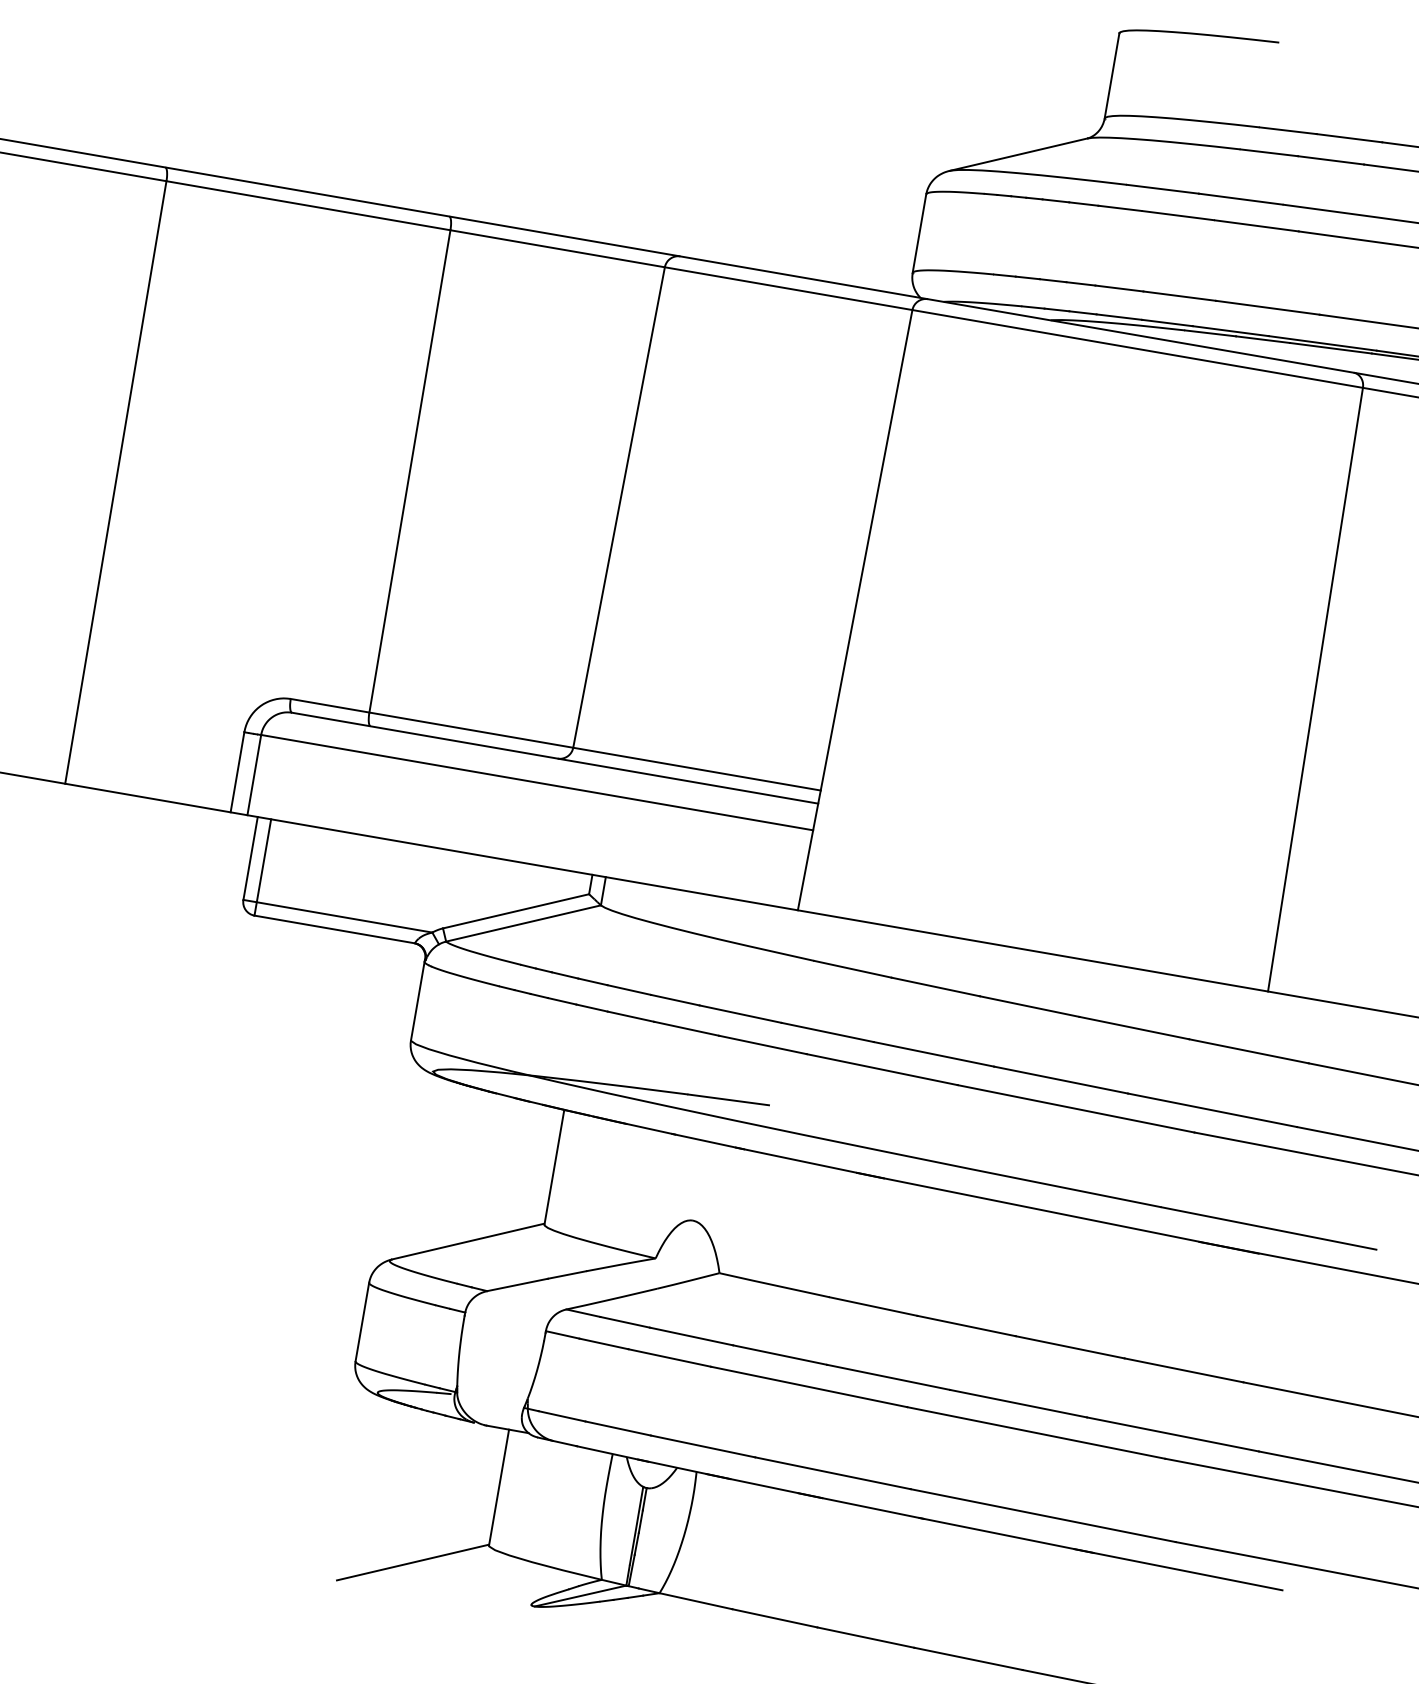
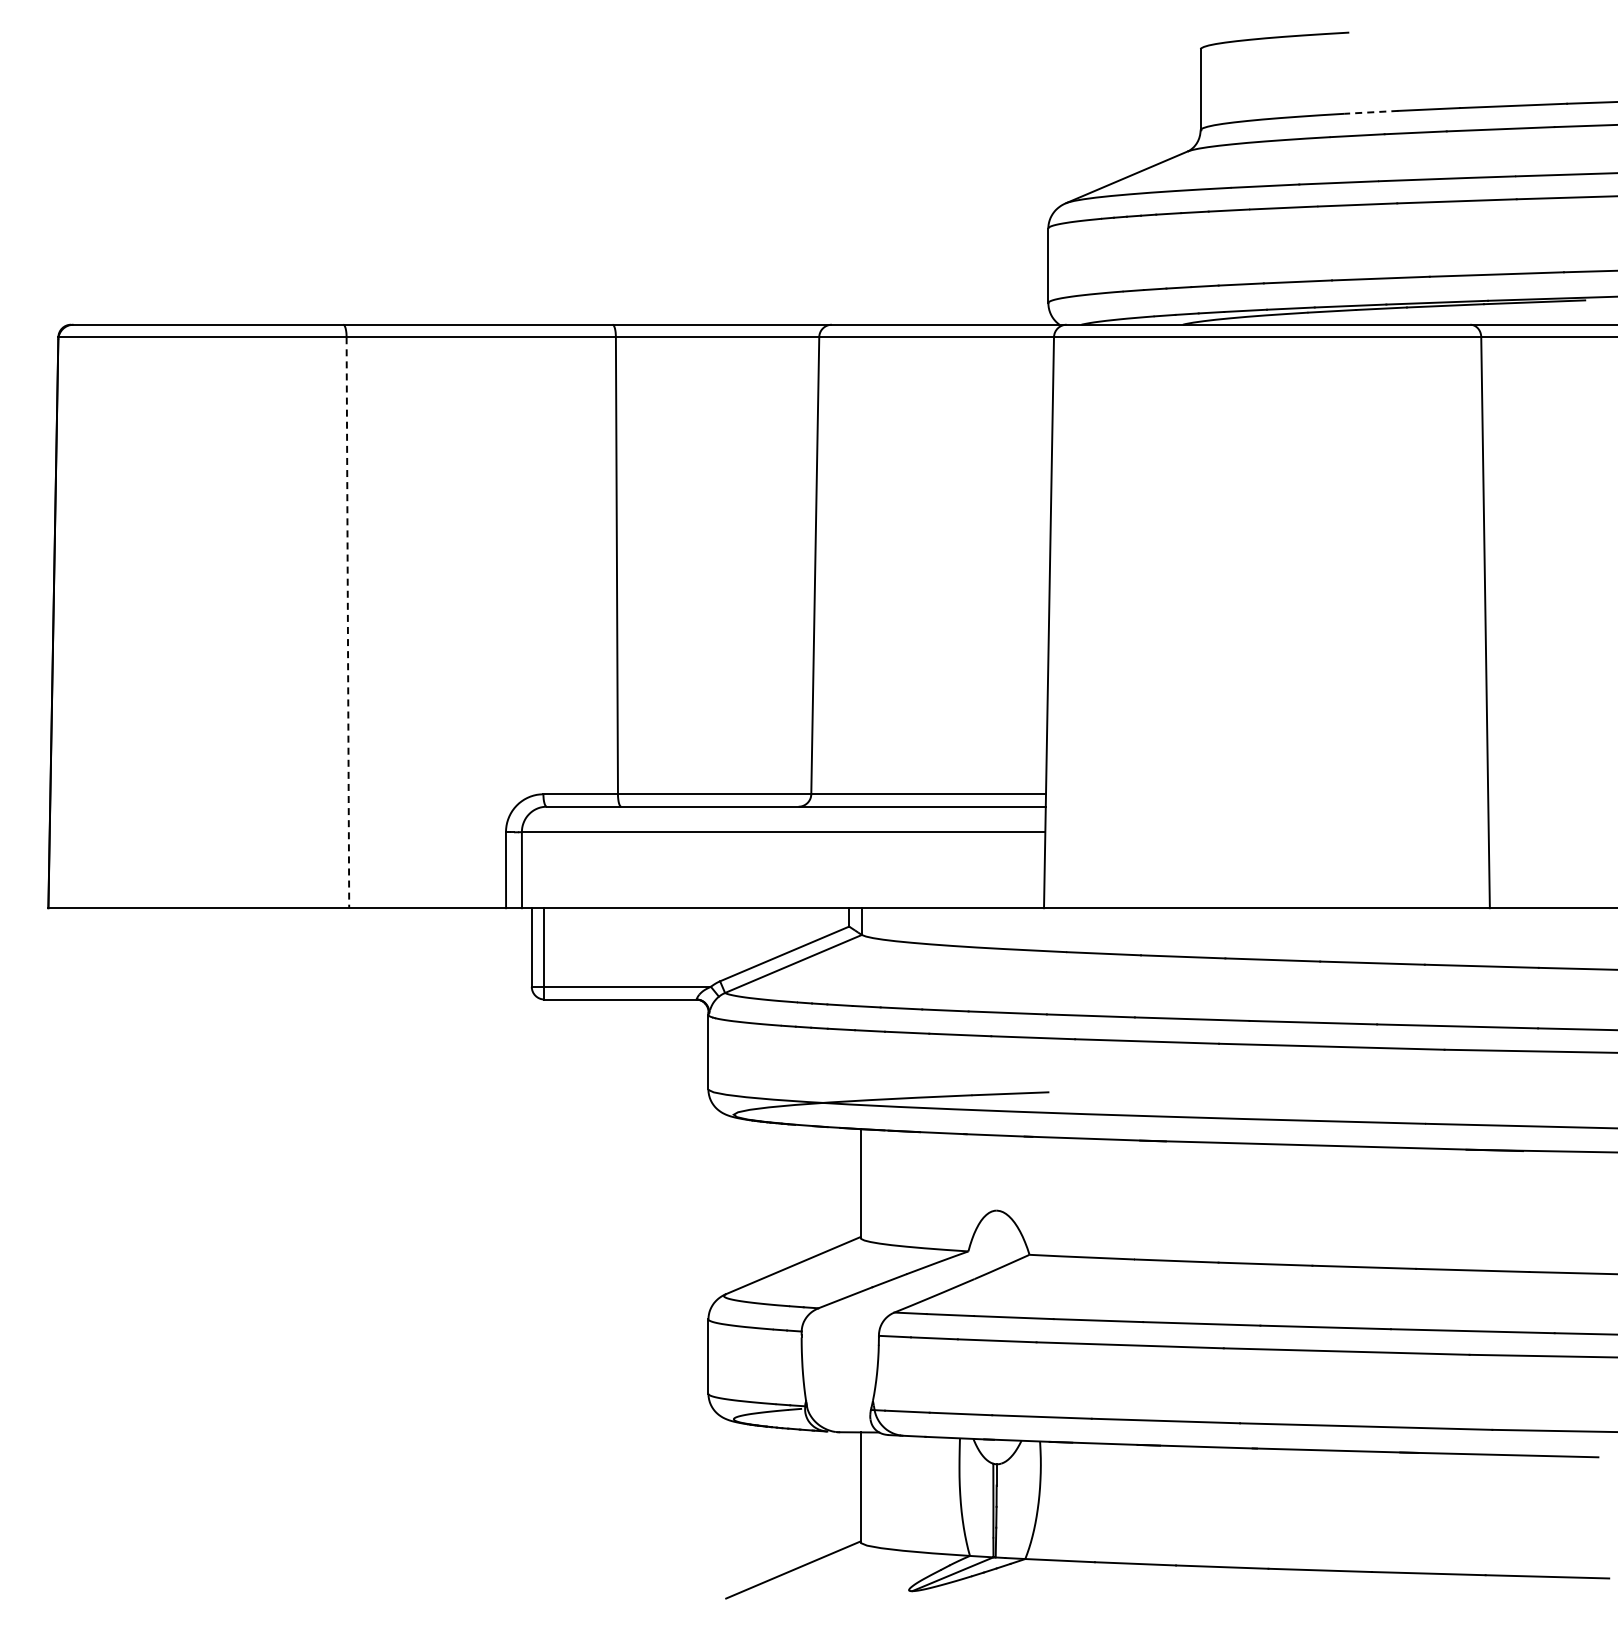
line: (1288, 130) -> (1371, 112), solid -> dashed
line: (115, 483) -> (347, 623), solid -> dashed

